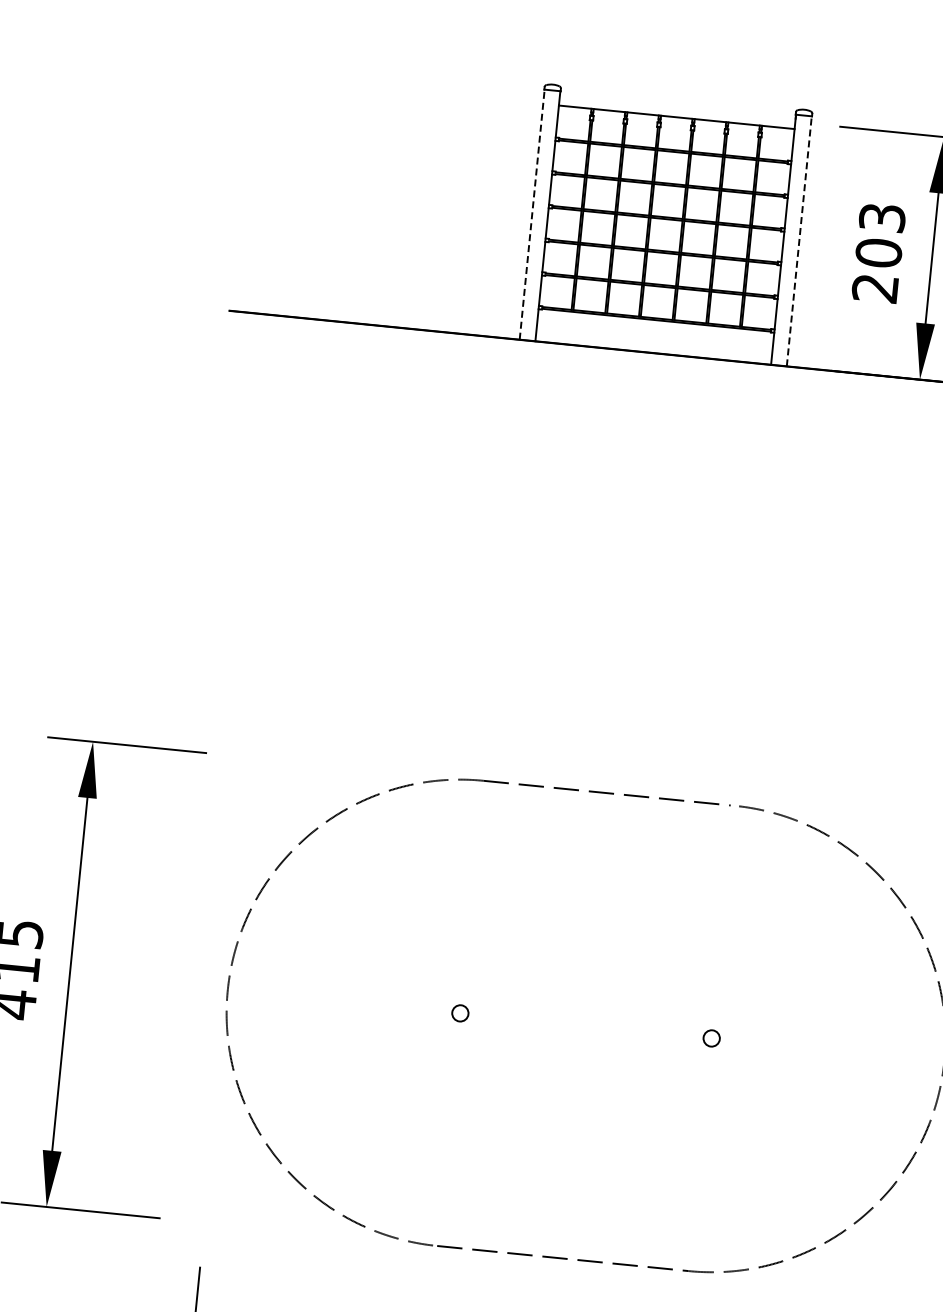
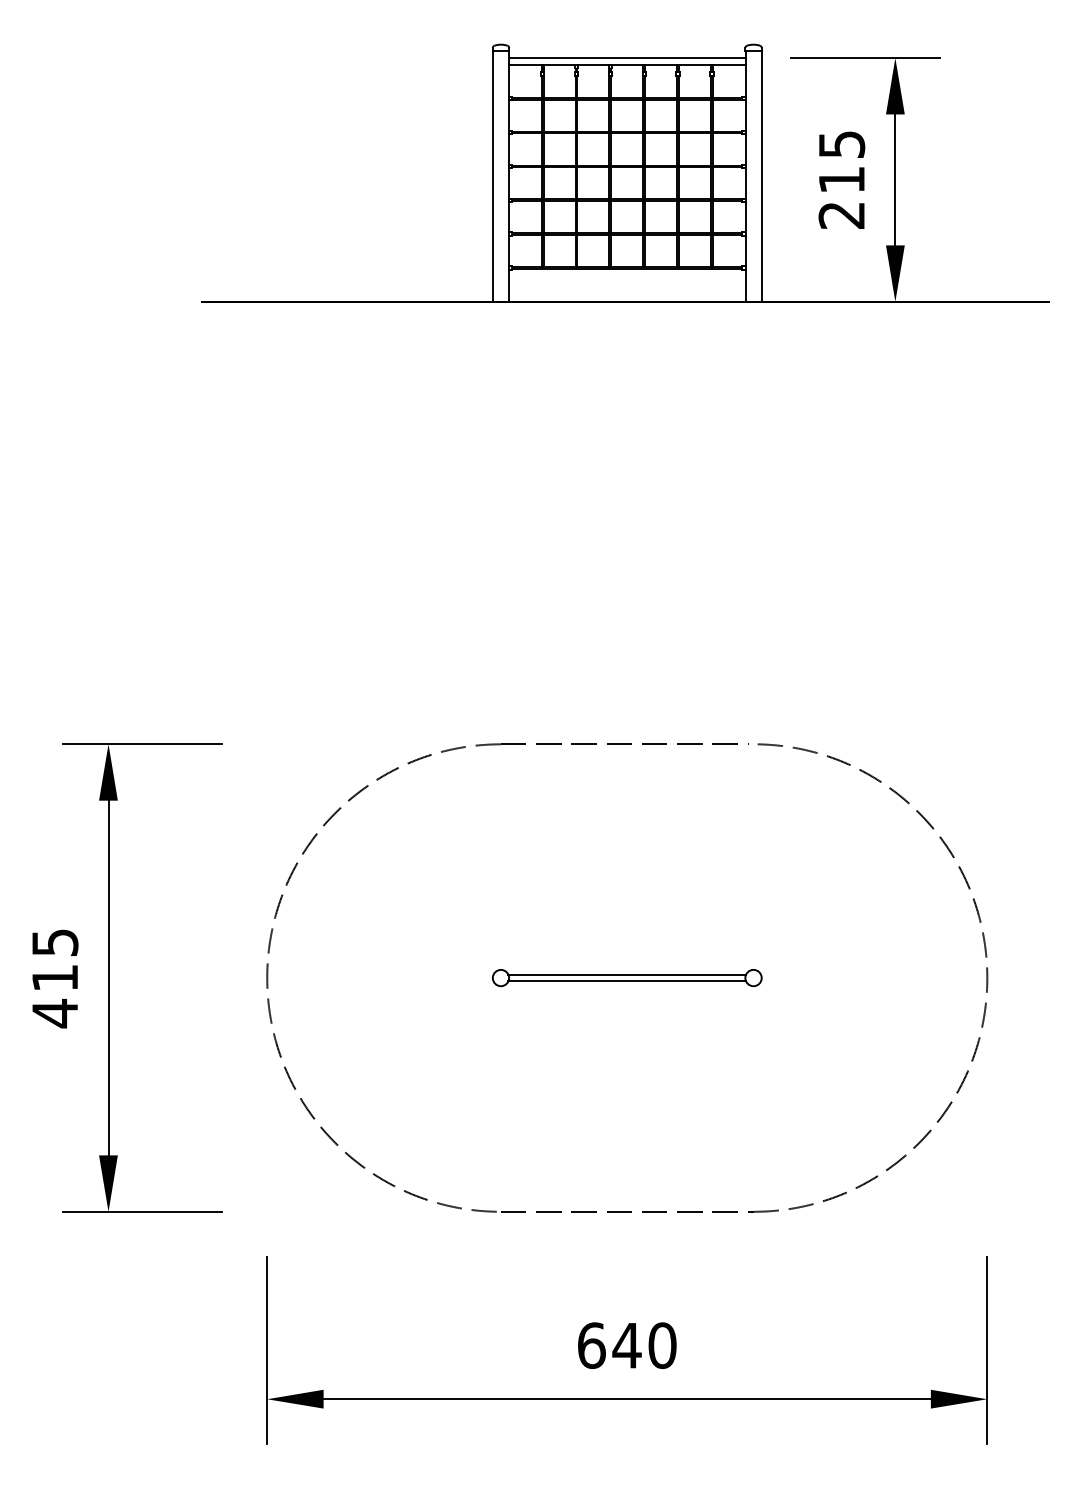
line: (676, 110) -> (626, 58), added
line: (532, 215) -> (493, 176), dashed -> solid
text: (880, 235) -> (841, 162), 203 -> 215
line: (799, 241) -> (761, 176), dashed -> solid
line: (586, 1022) -> (627, 974), added
line: (585, 1029) -> (627, 981), added

